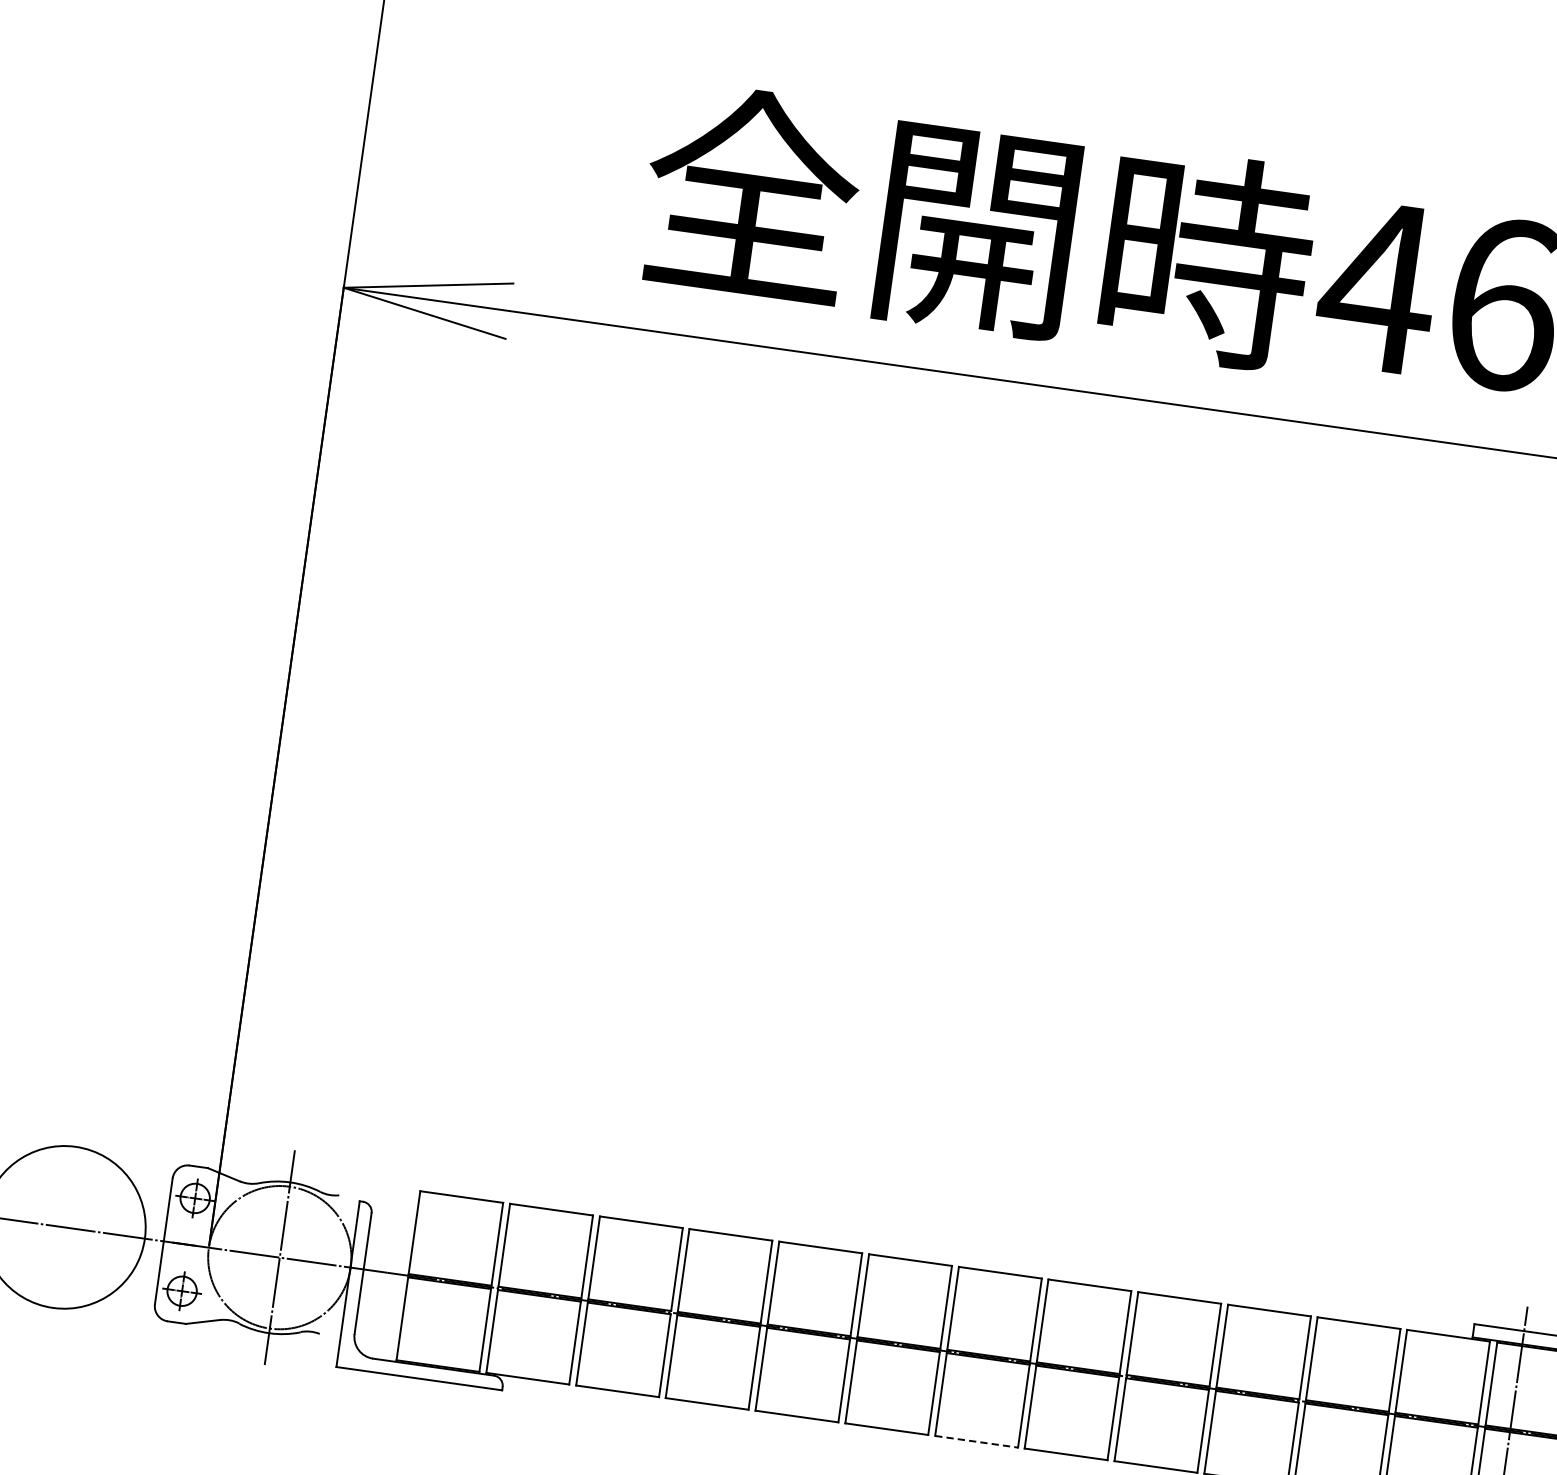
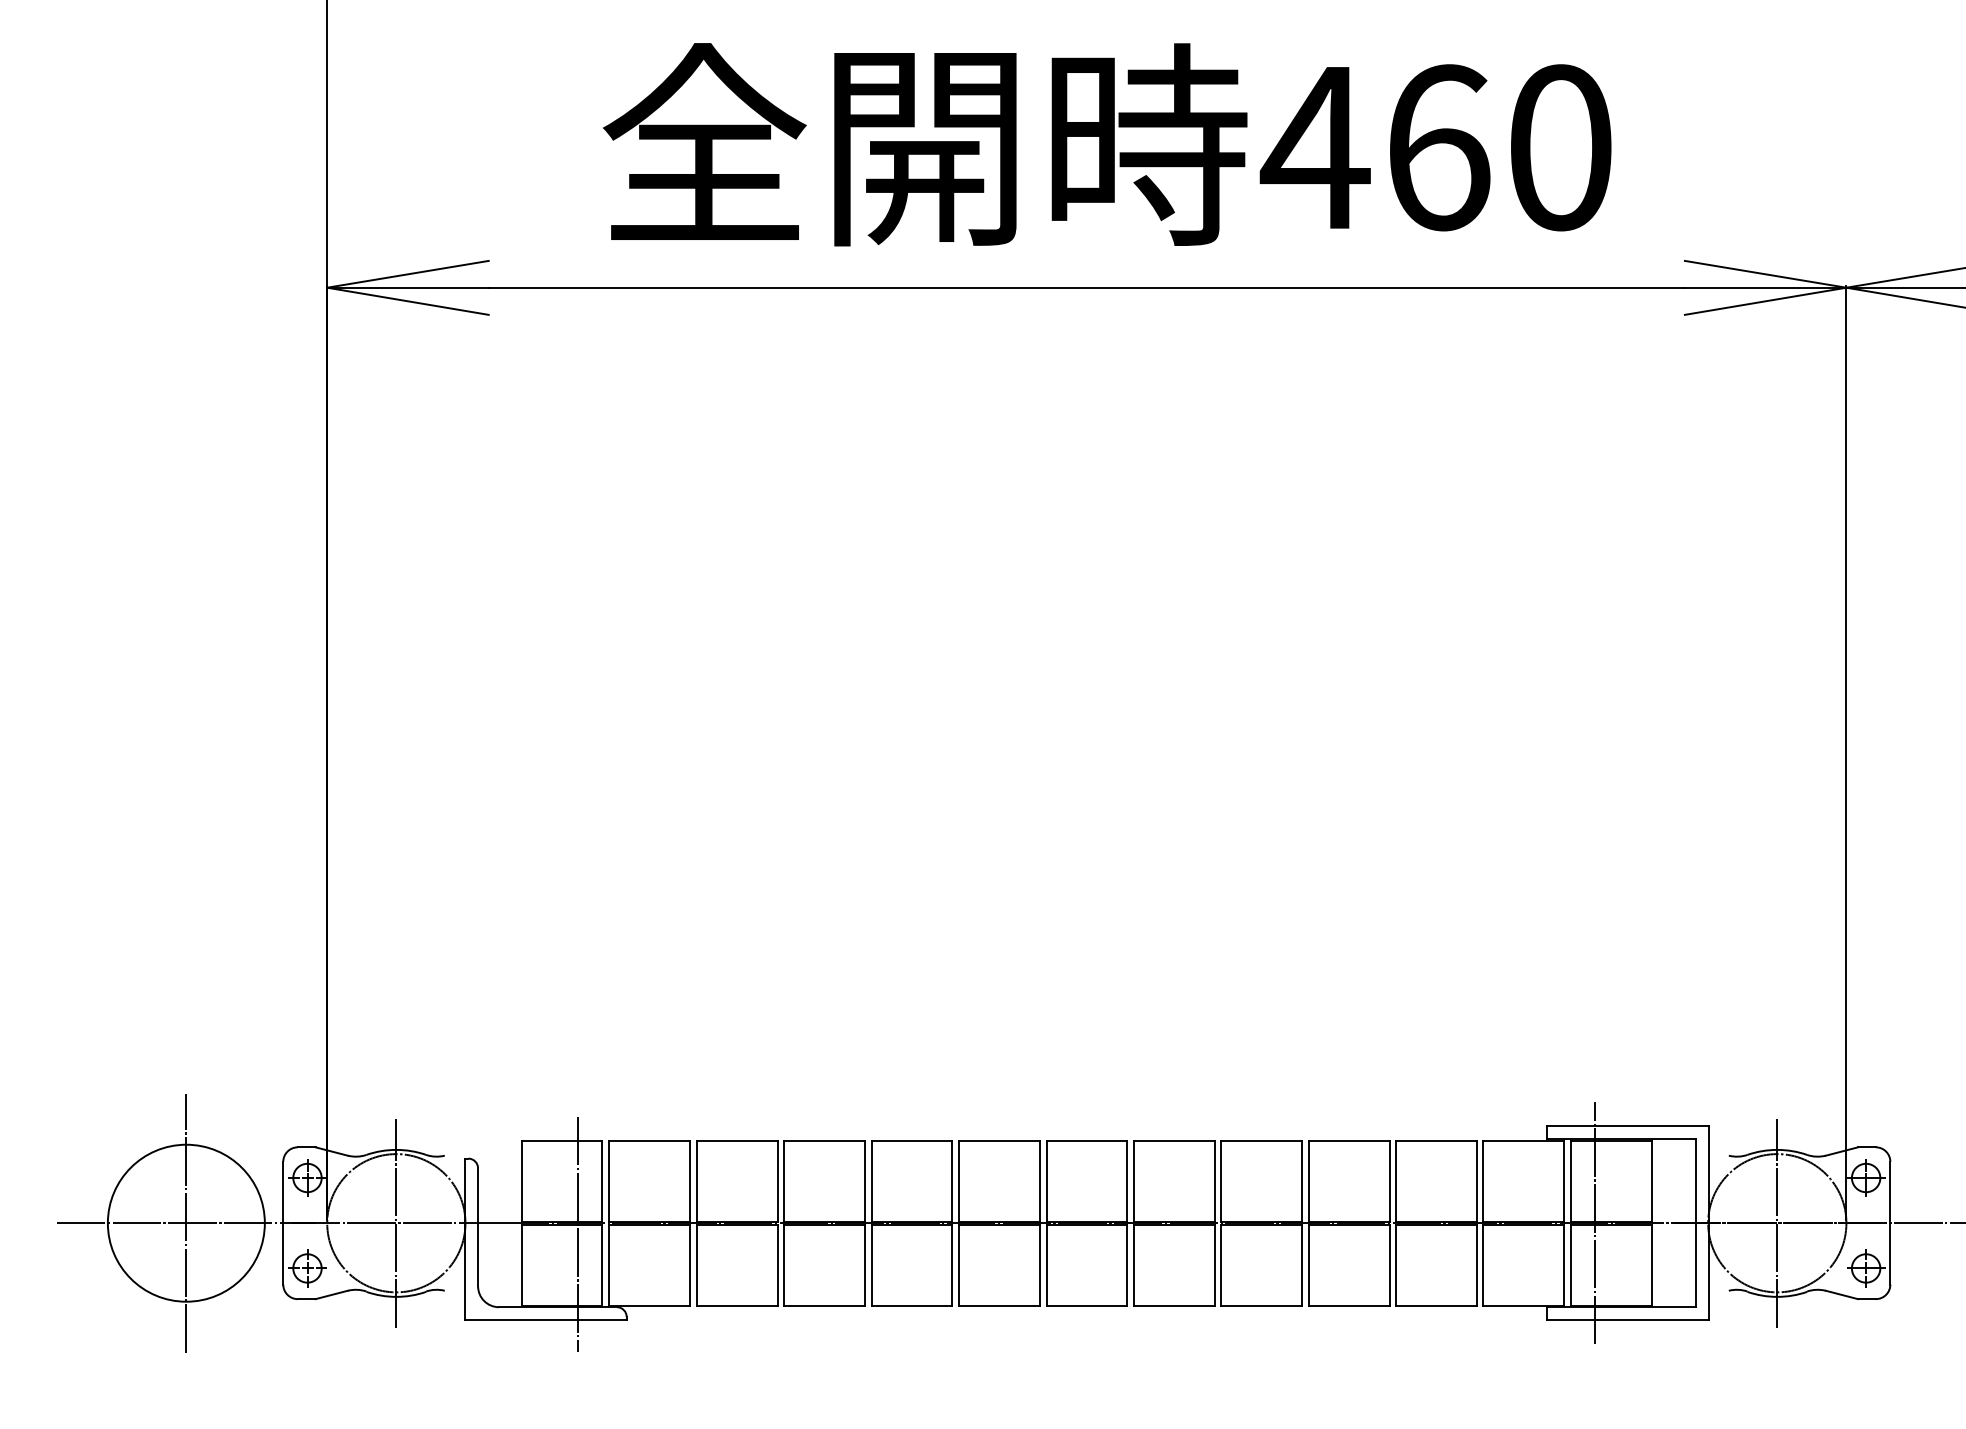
line: (64, 1226) -> (186, 1222), added
line: (465, 1295) -> (578, 1234), added
line: (977, 1441) -> (1087, 1305), dashed -> solid

